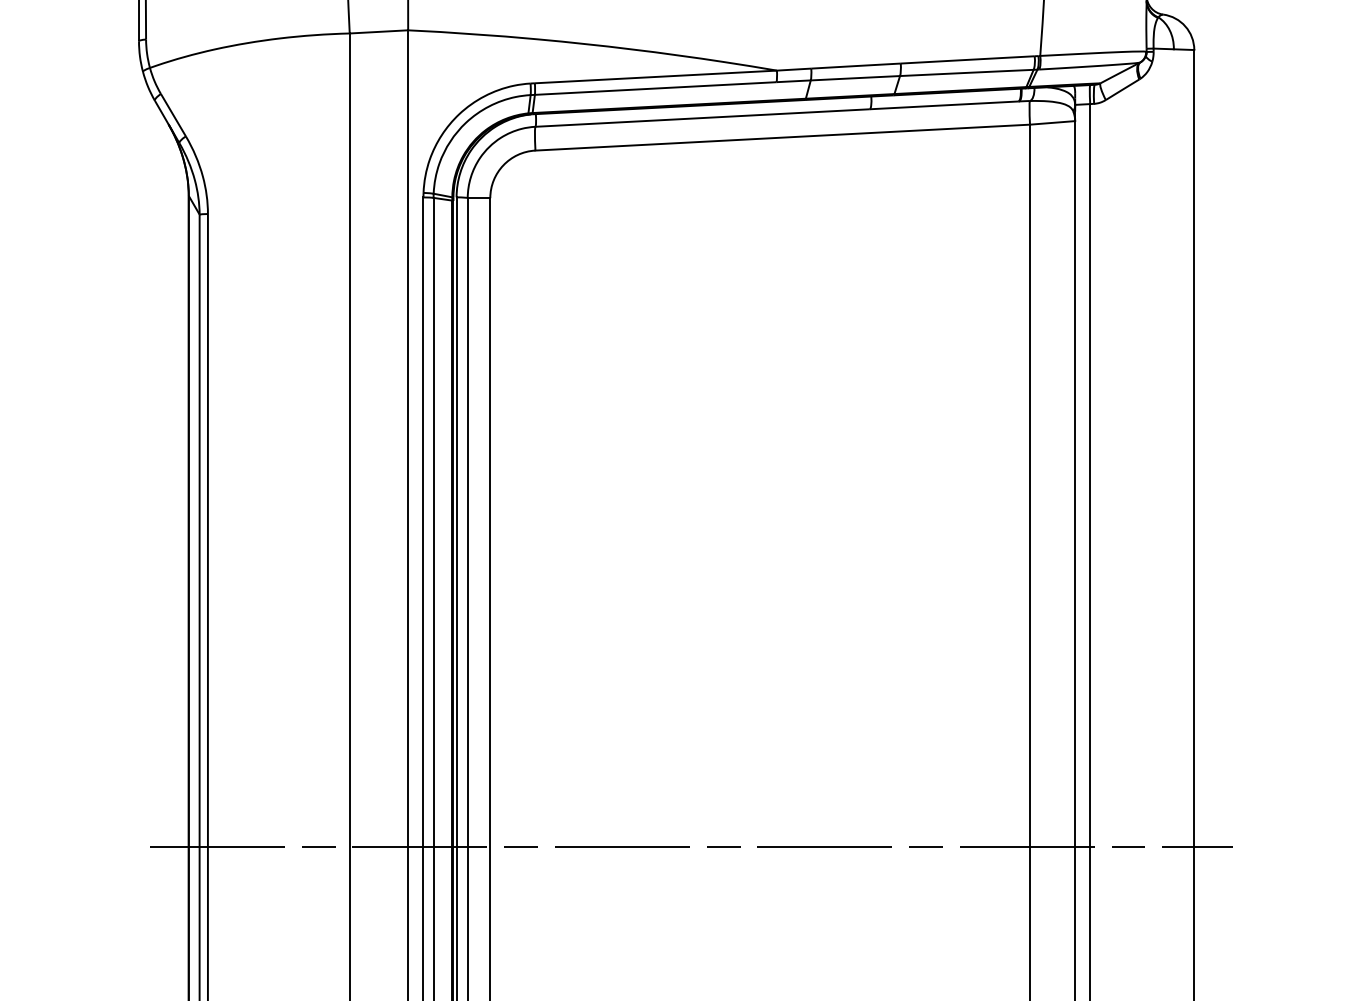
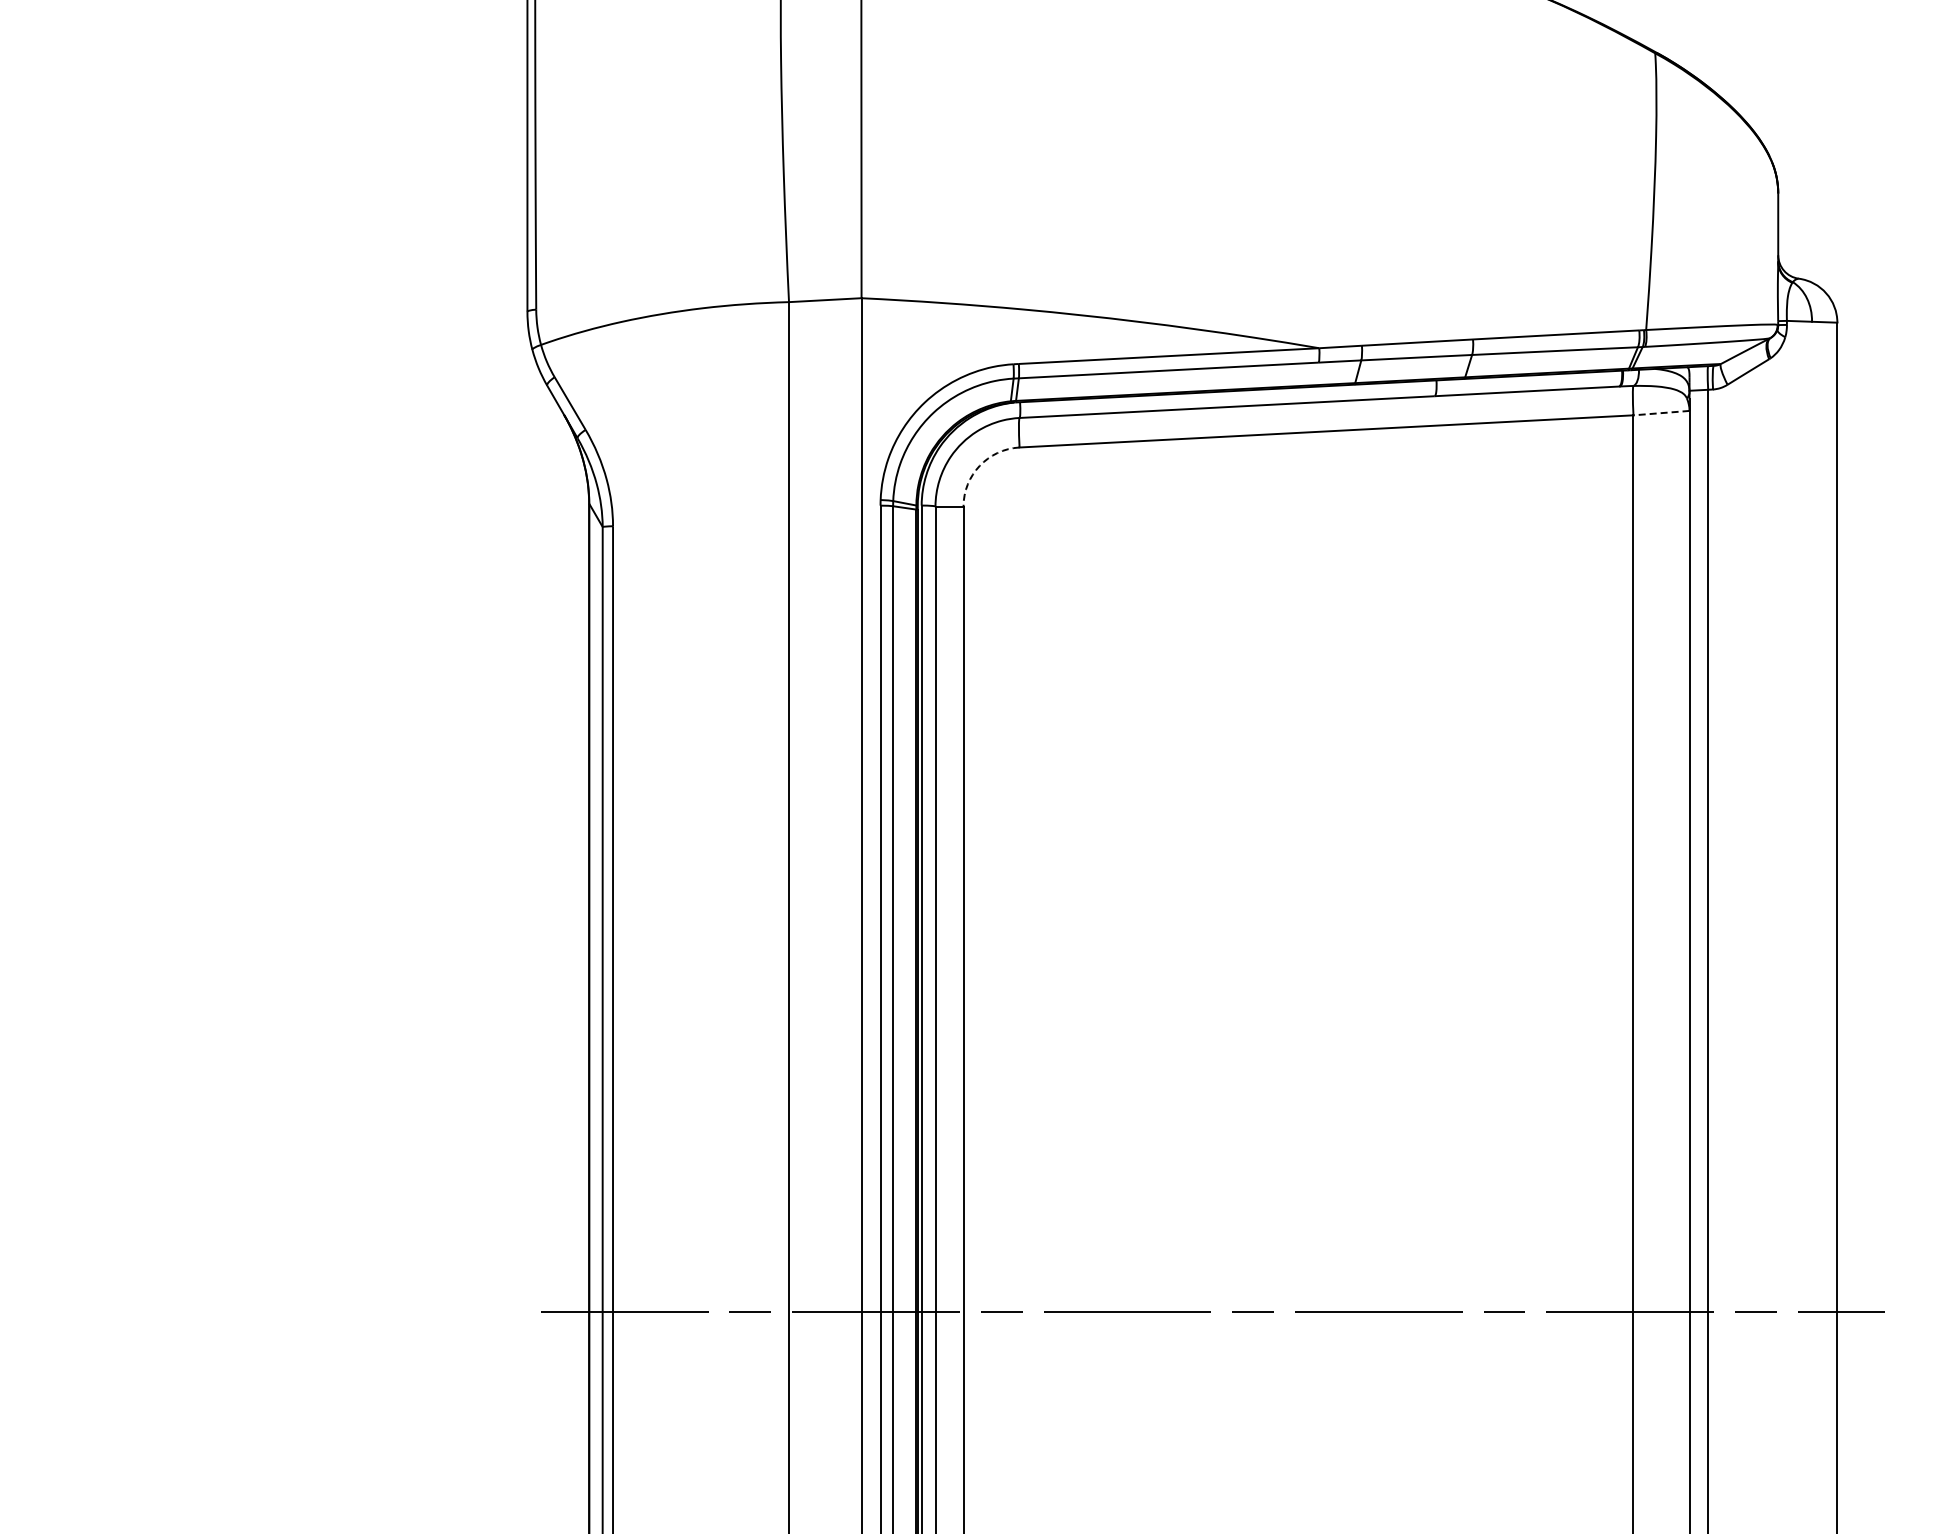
line: (1052, 123) -> (1661, 413), solid -> dashed
arc: (503, 165) -> (979, 465), solid -> dashed

